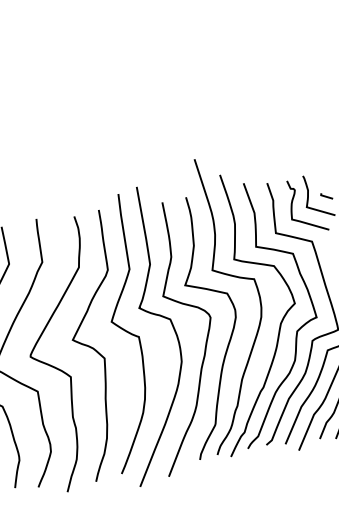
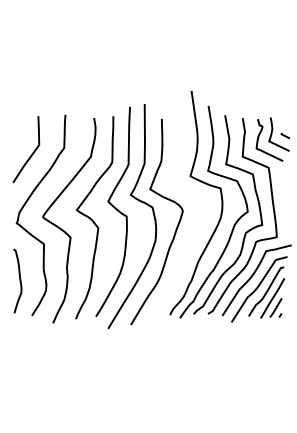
curve: (230, 334) -> (195, 226), removed

